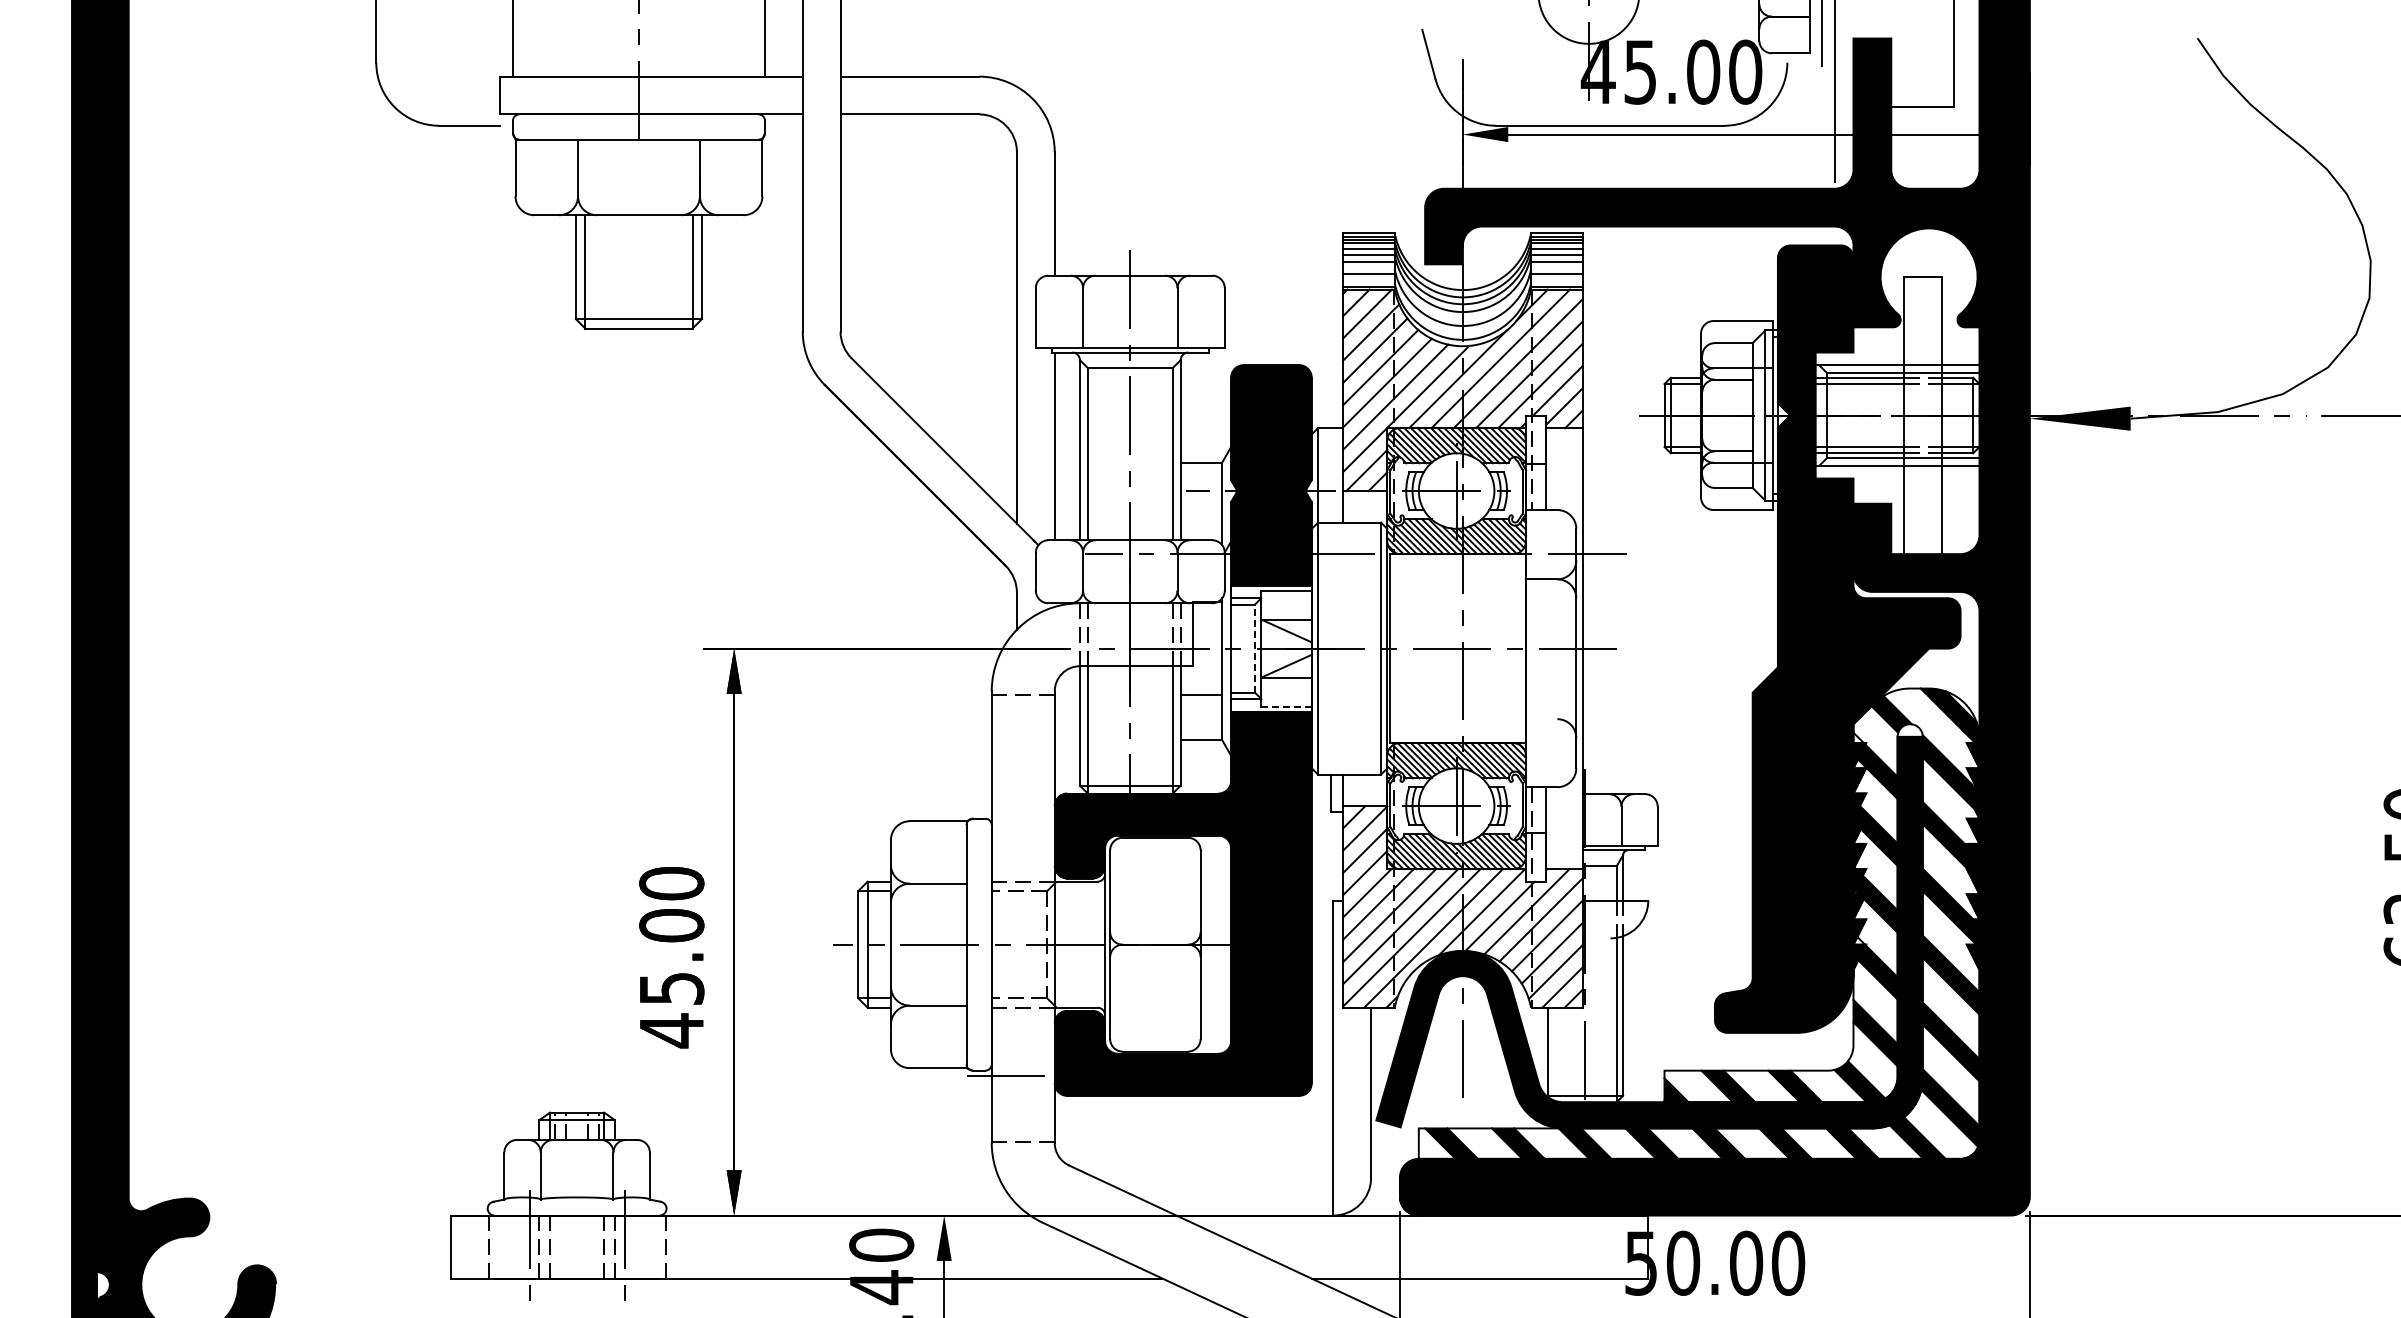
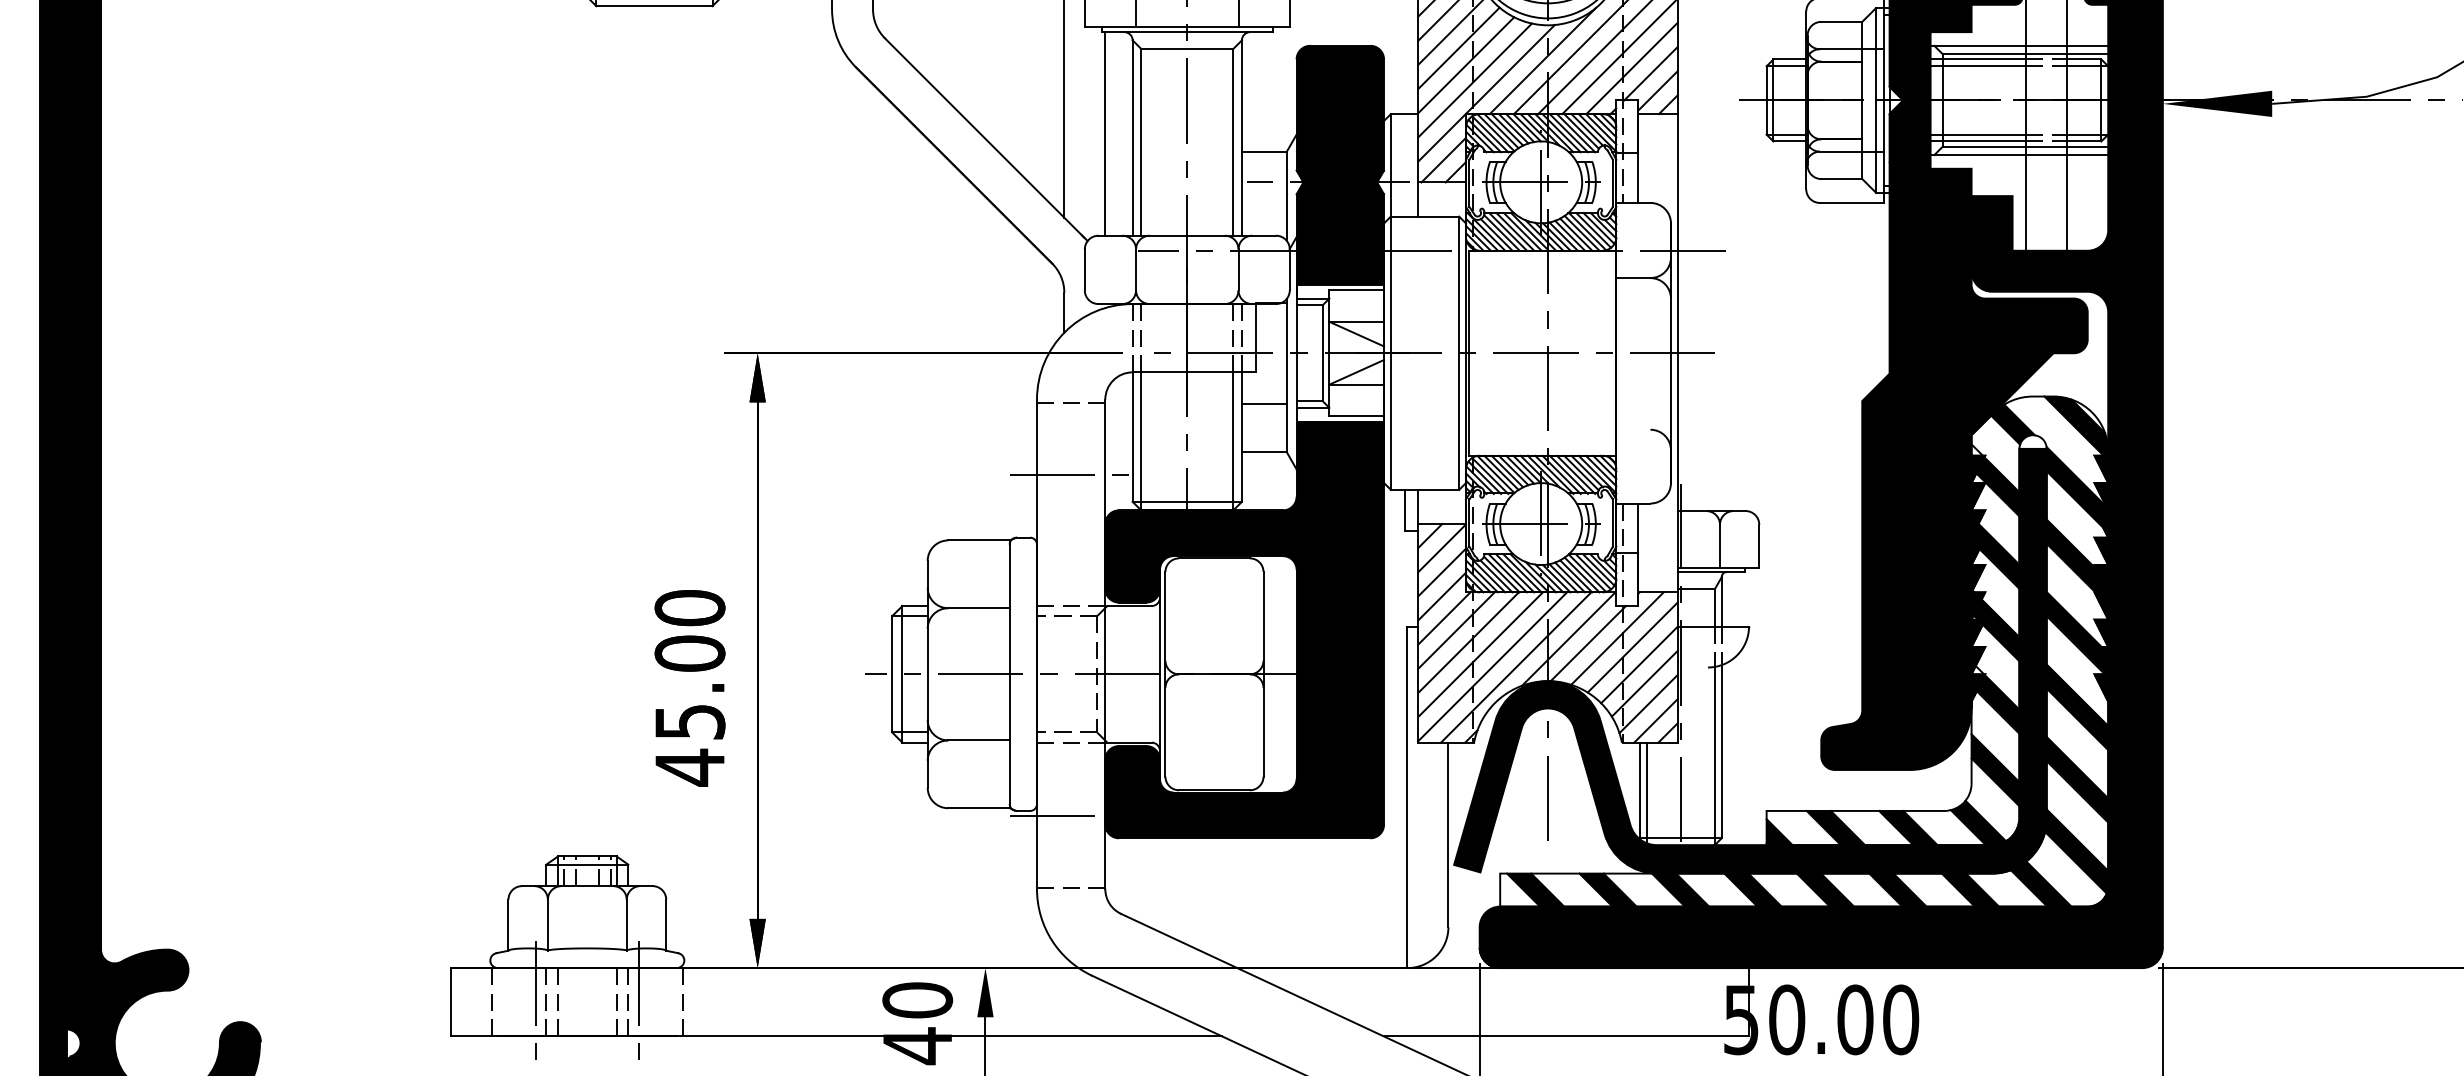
line: (1255, 648) -> (1323, 353), dashed -> solid
line: (1287, 706) -> (1357, 416), dashed -> solid
line: (1022, 760) -> (1070, 474), added
line: (1553, 1054) -> (1646, 793), added

